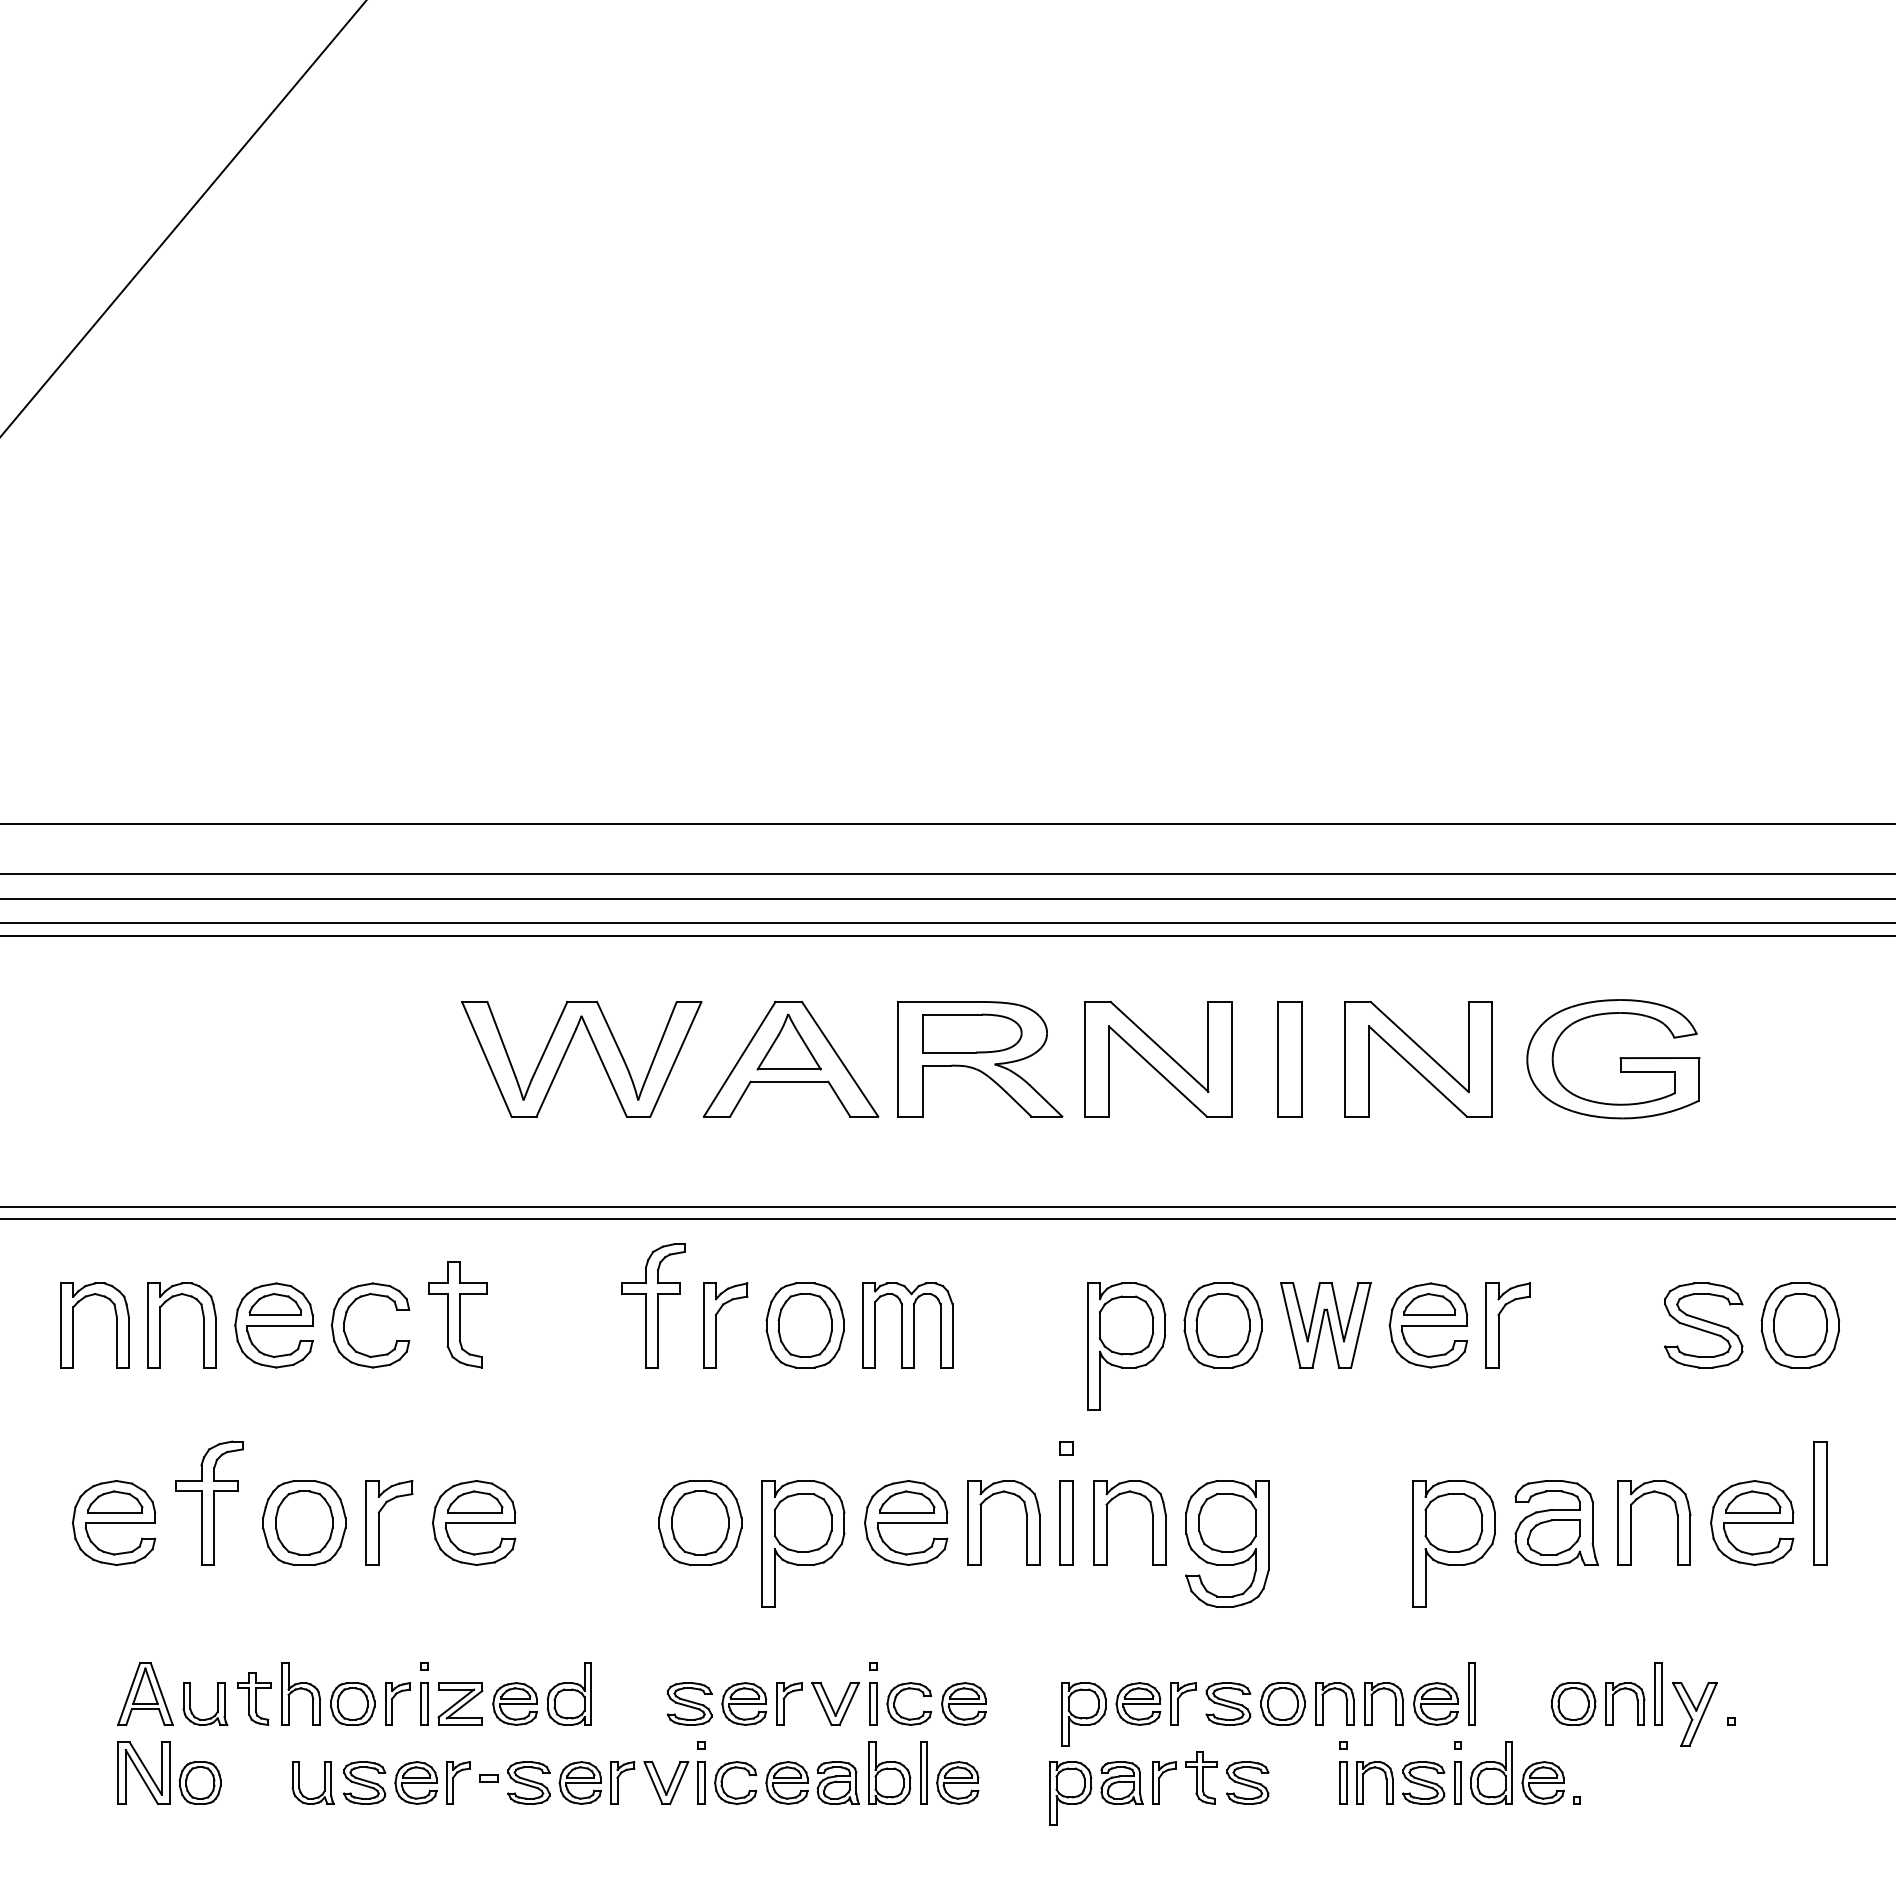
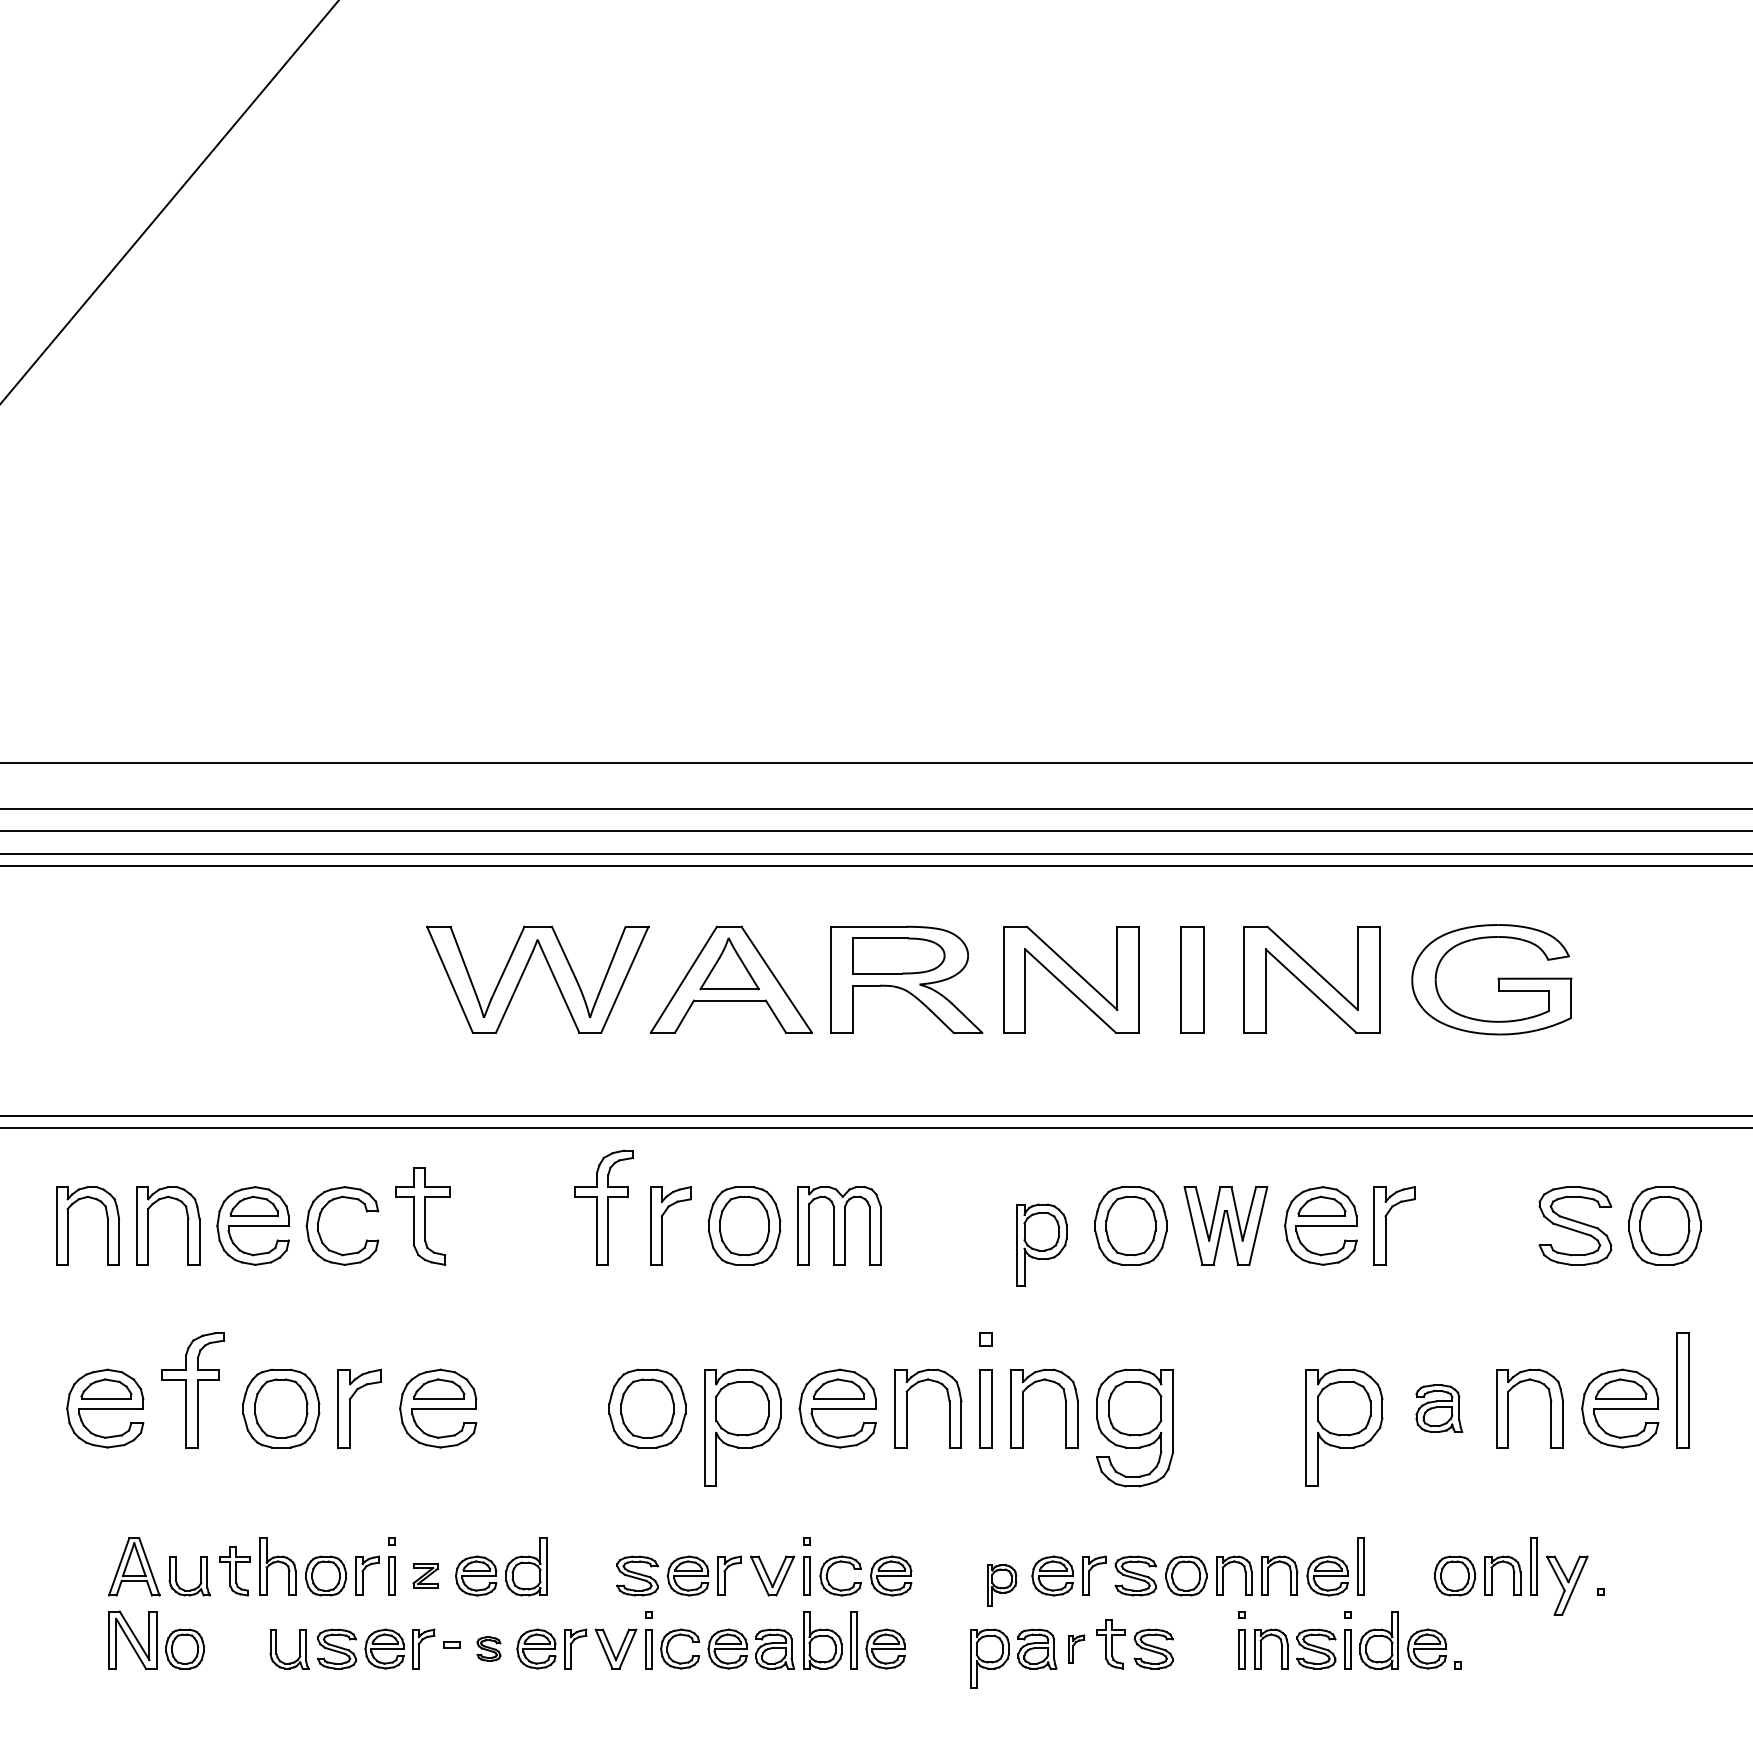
part: (1126, 1346) -> (1041, 1245), size x0.7
part: (1556, 1522) -> (1439, 1408), size x0.6
part: (460, 1703) -> (425, 1575), size x0.6
part: (1083, 1714) -> (1001, 1585), size x0.7
part: (528, 1782) -> (488, 1648), size x0.6
part: (1164, 1782) -> (1076, 1648), size x0.7

